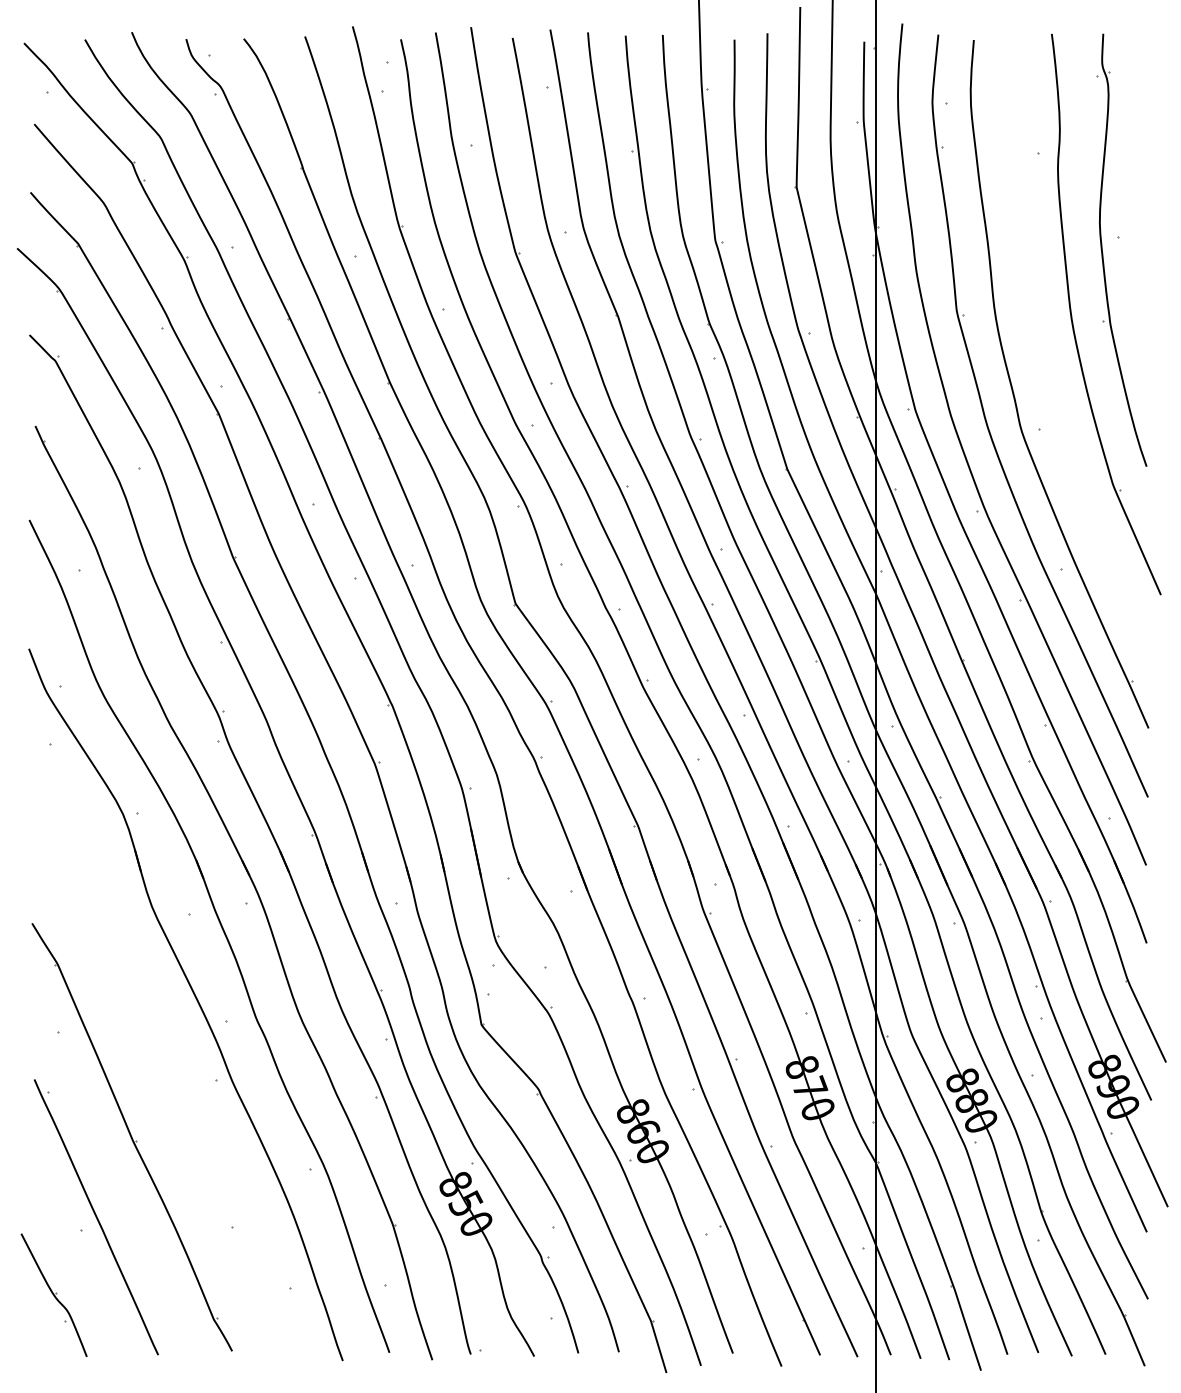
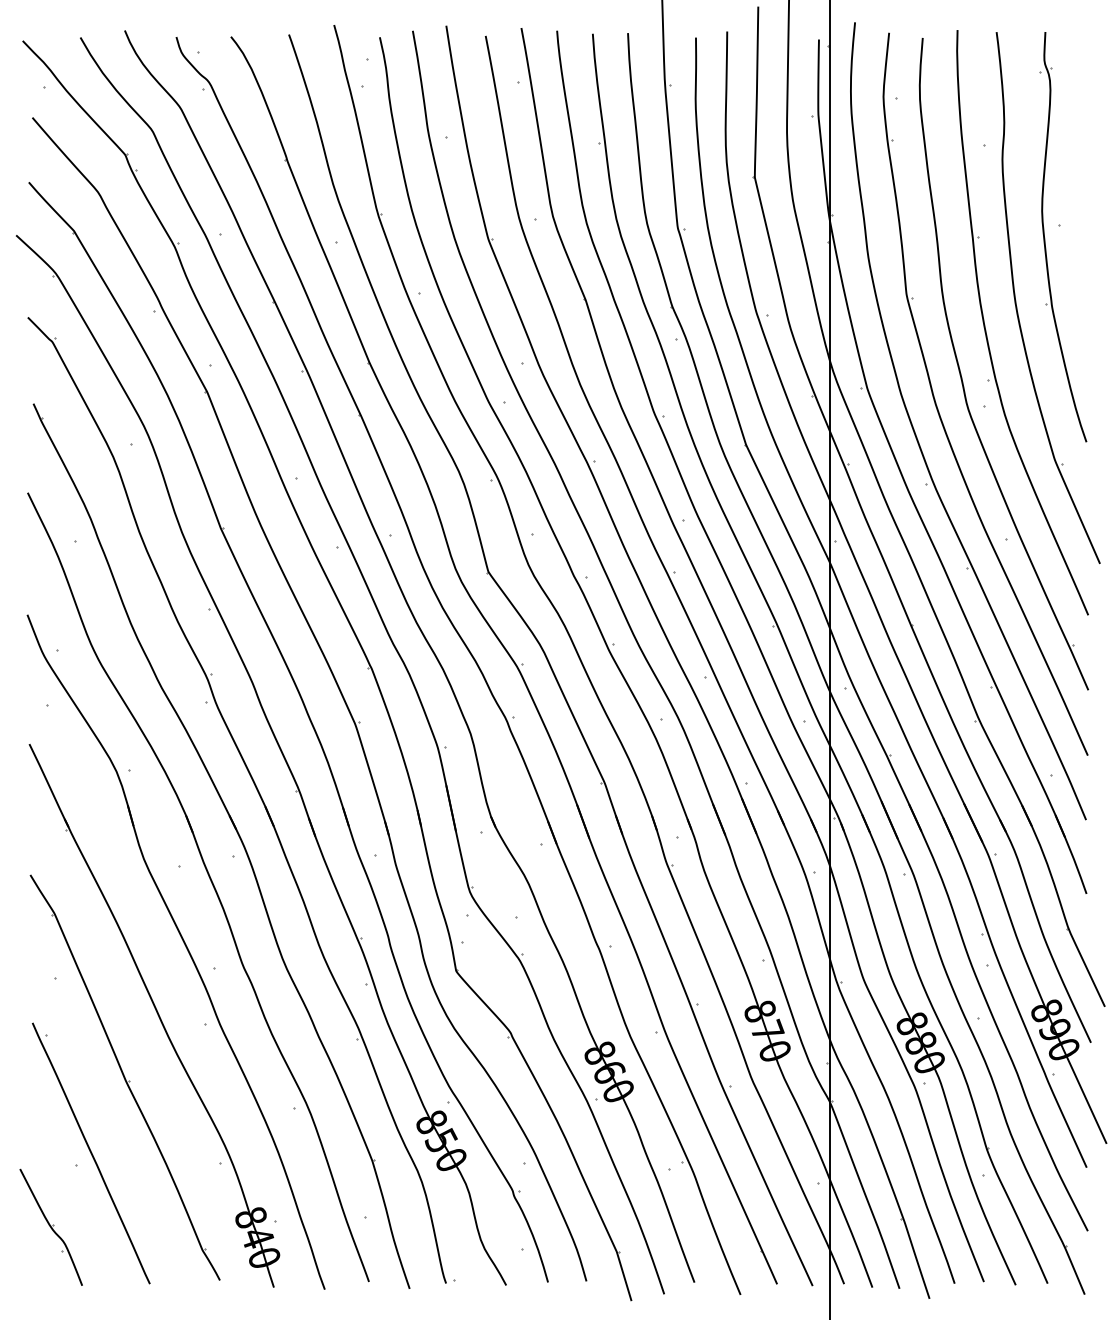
part: (1041, 348) -> (986, 330), added
part: (163, 1071) -> (154, 1015), added

